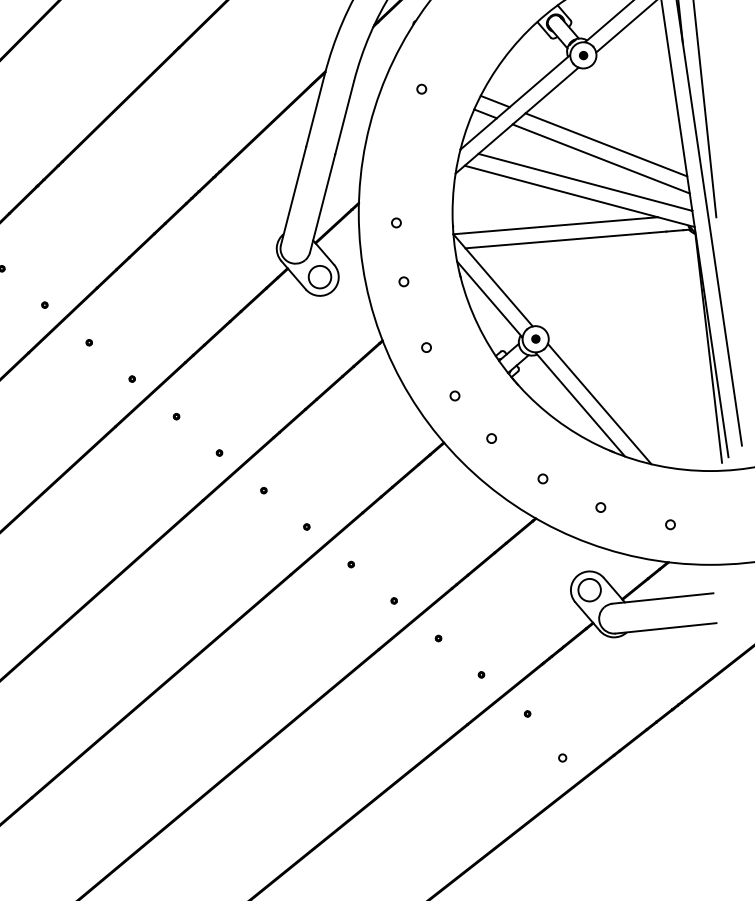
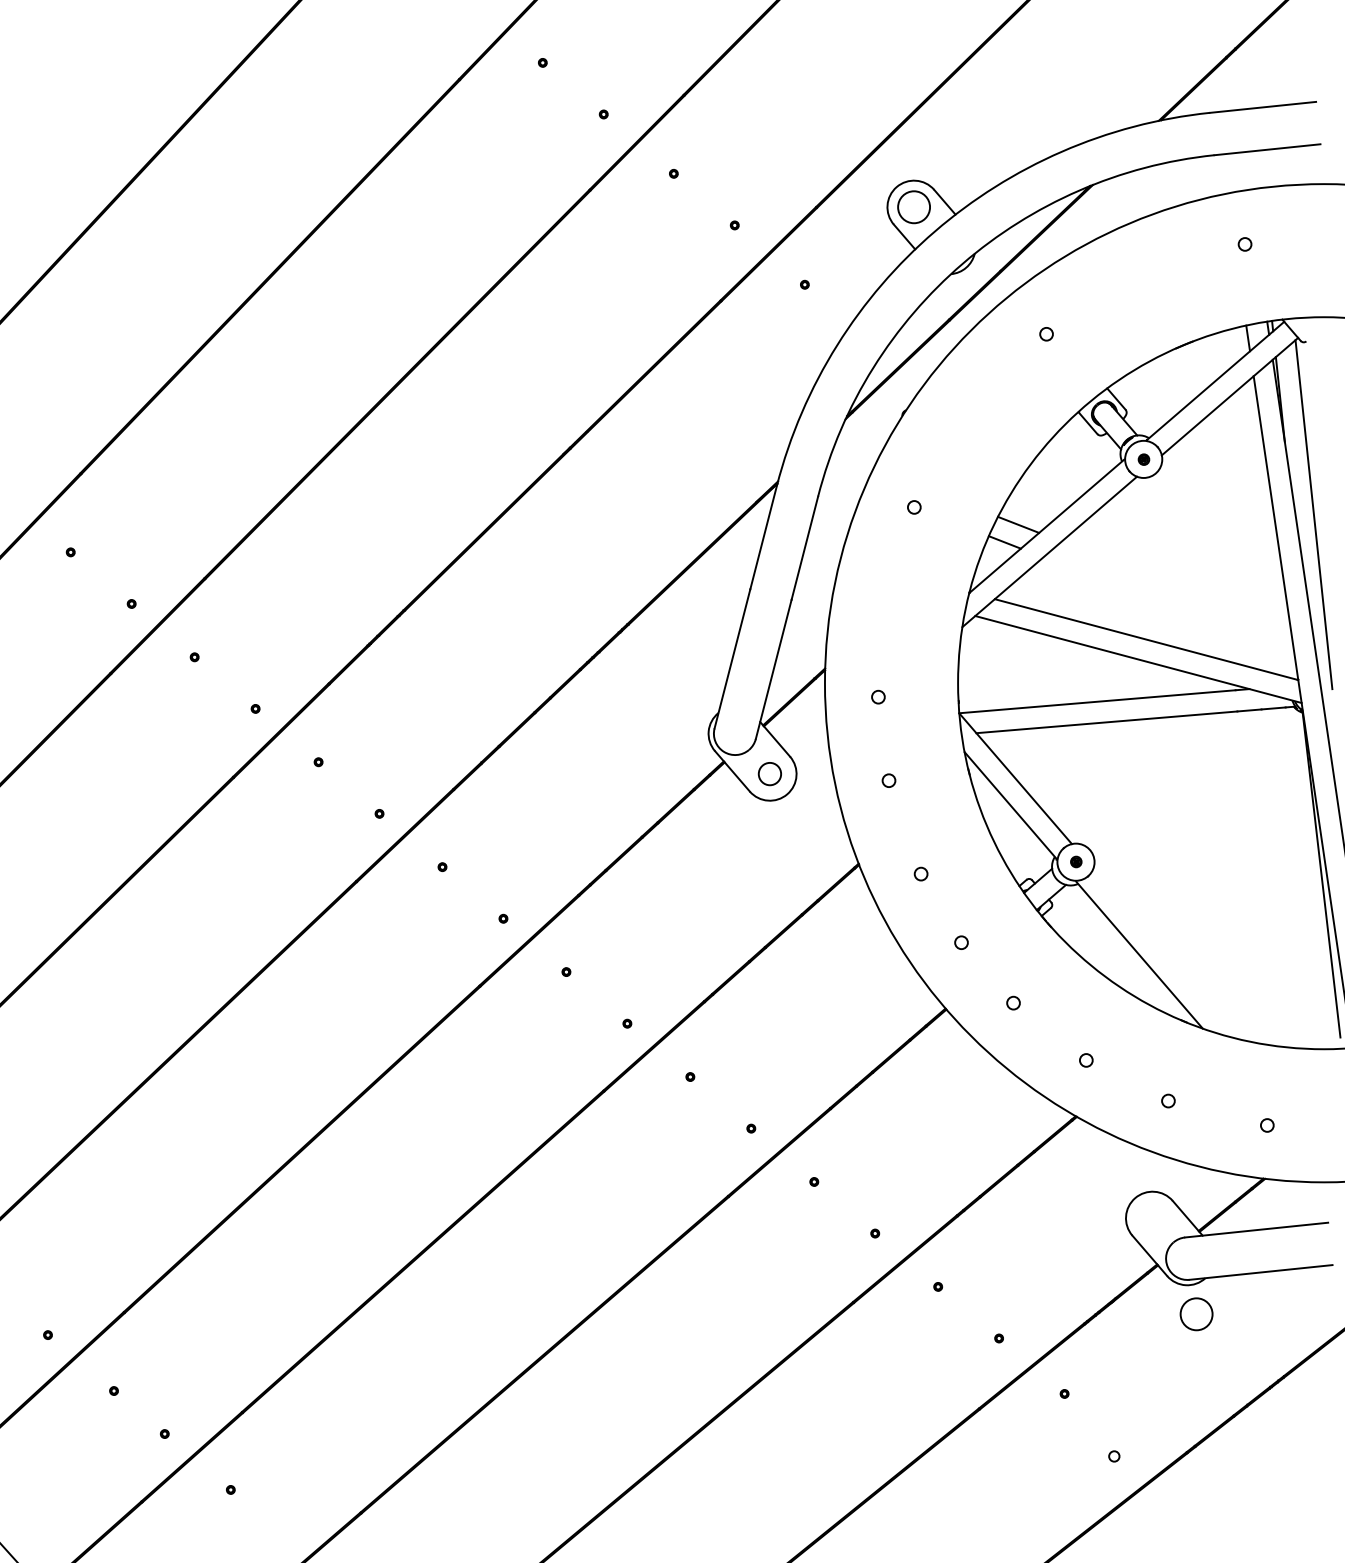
line: (606, 144) -> (1176, 586), removed
line: (600, 159) -> (1168, 606), removed
circle: (319, 276) -> (769, 773), size x0.7
line: (599, 403) -> (1166, 953), removed
circle: (589, 590) -> (1196, 1314), moved

